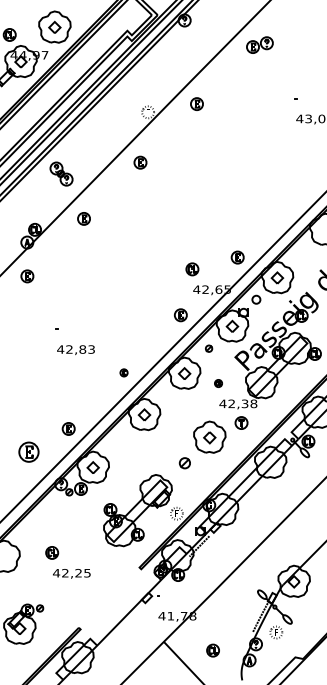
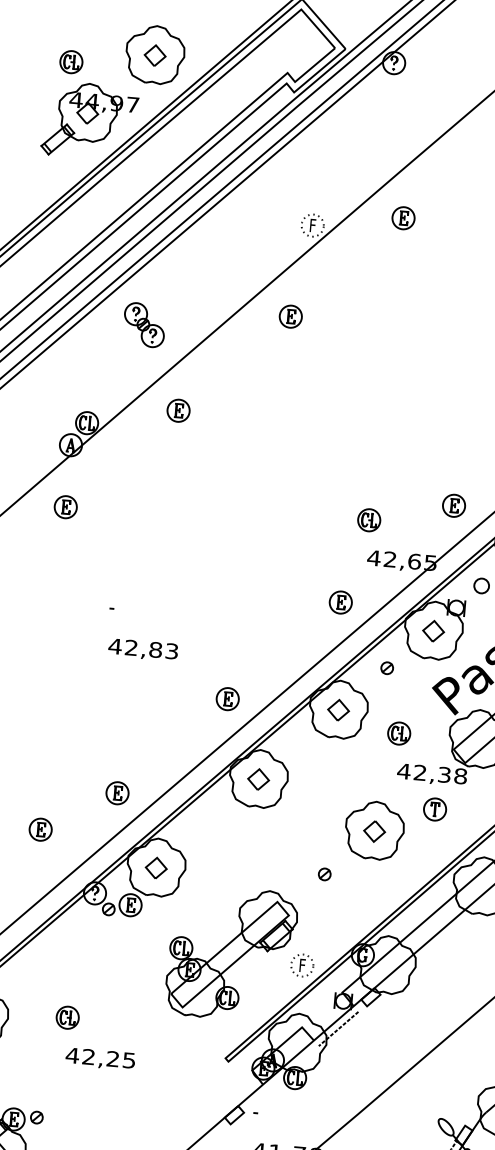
part: (123, 372) -> (226, 698), size x1.67
part: (218, 383) -> (399, 733), size x1.67
part: (28, 452) -> (40, 830), size x0.62
part: (184, 463) -> (324, 874), size x0.62

